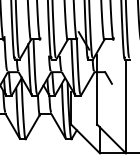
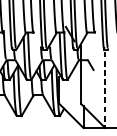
line: (126, 107) -> (105, 89), solid -> dashed

